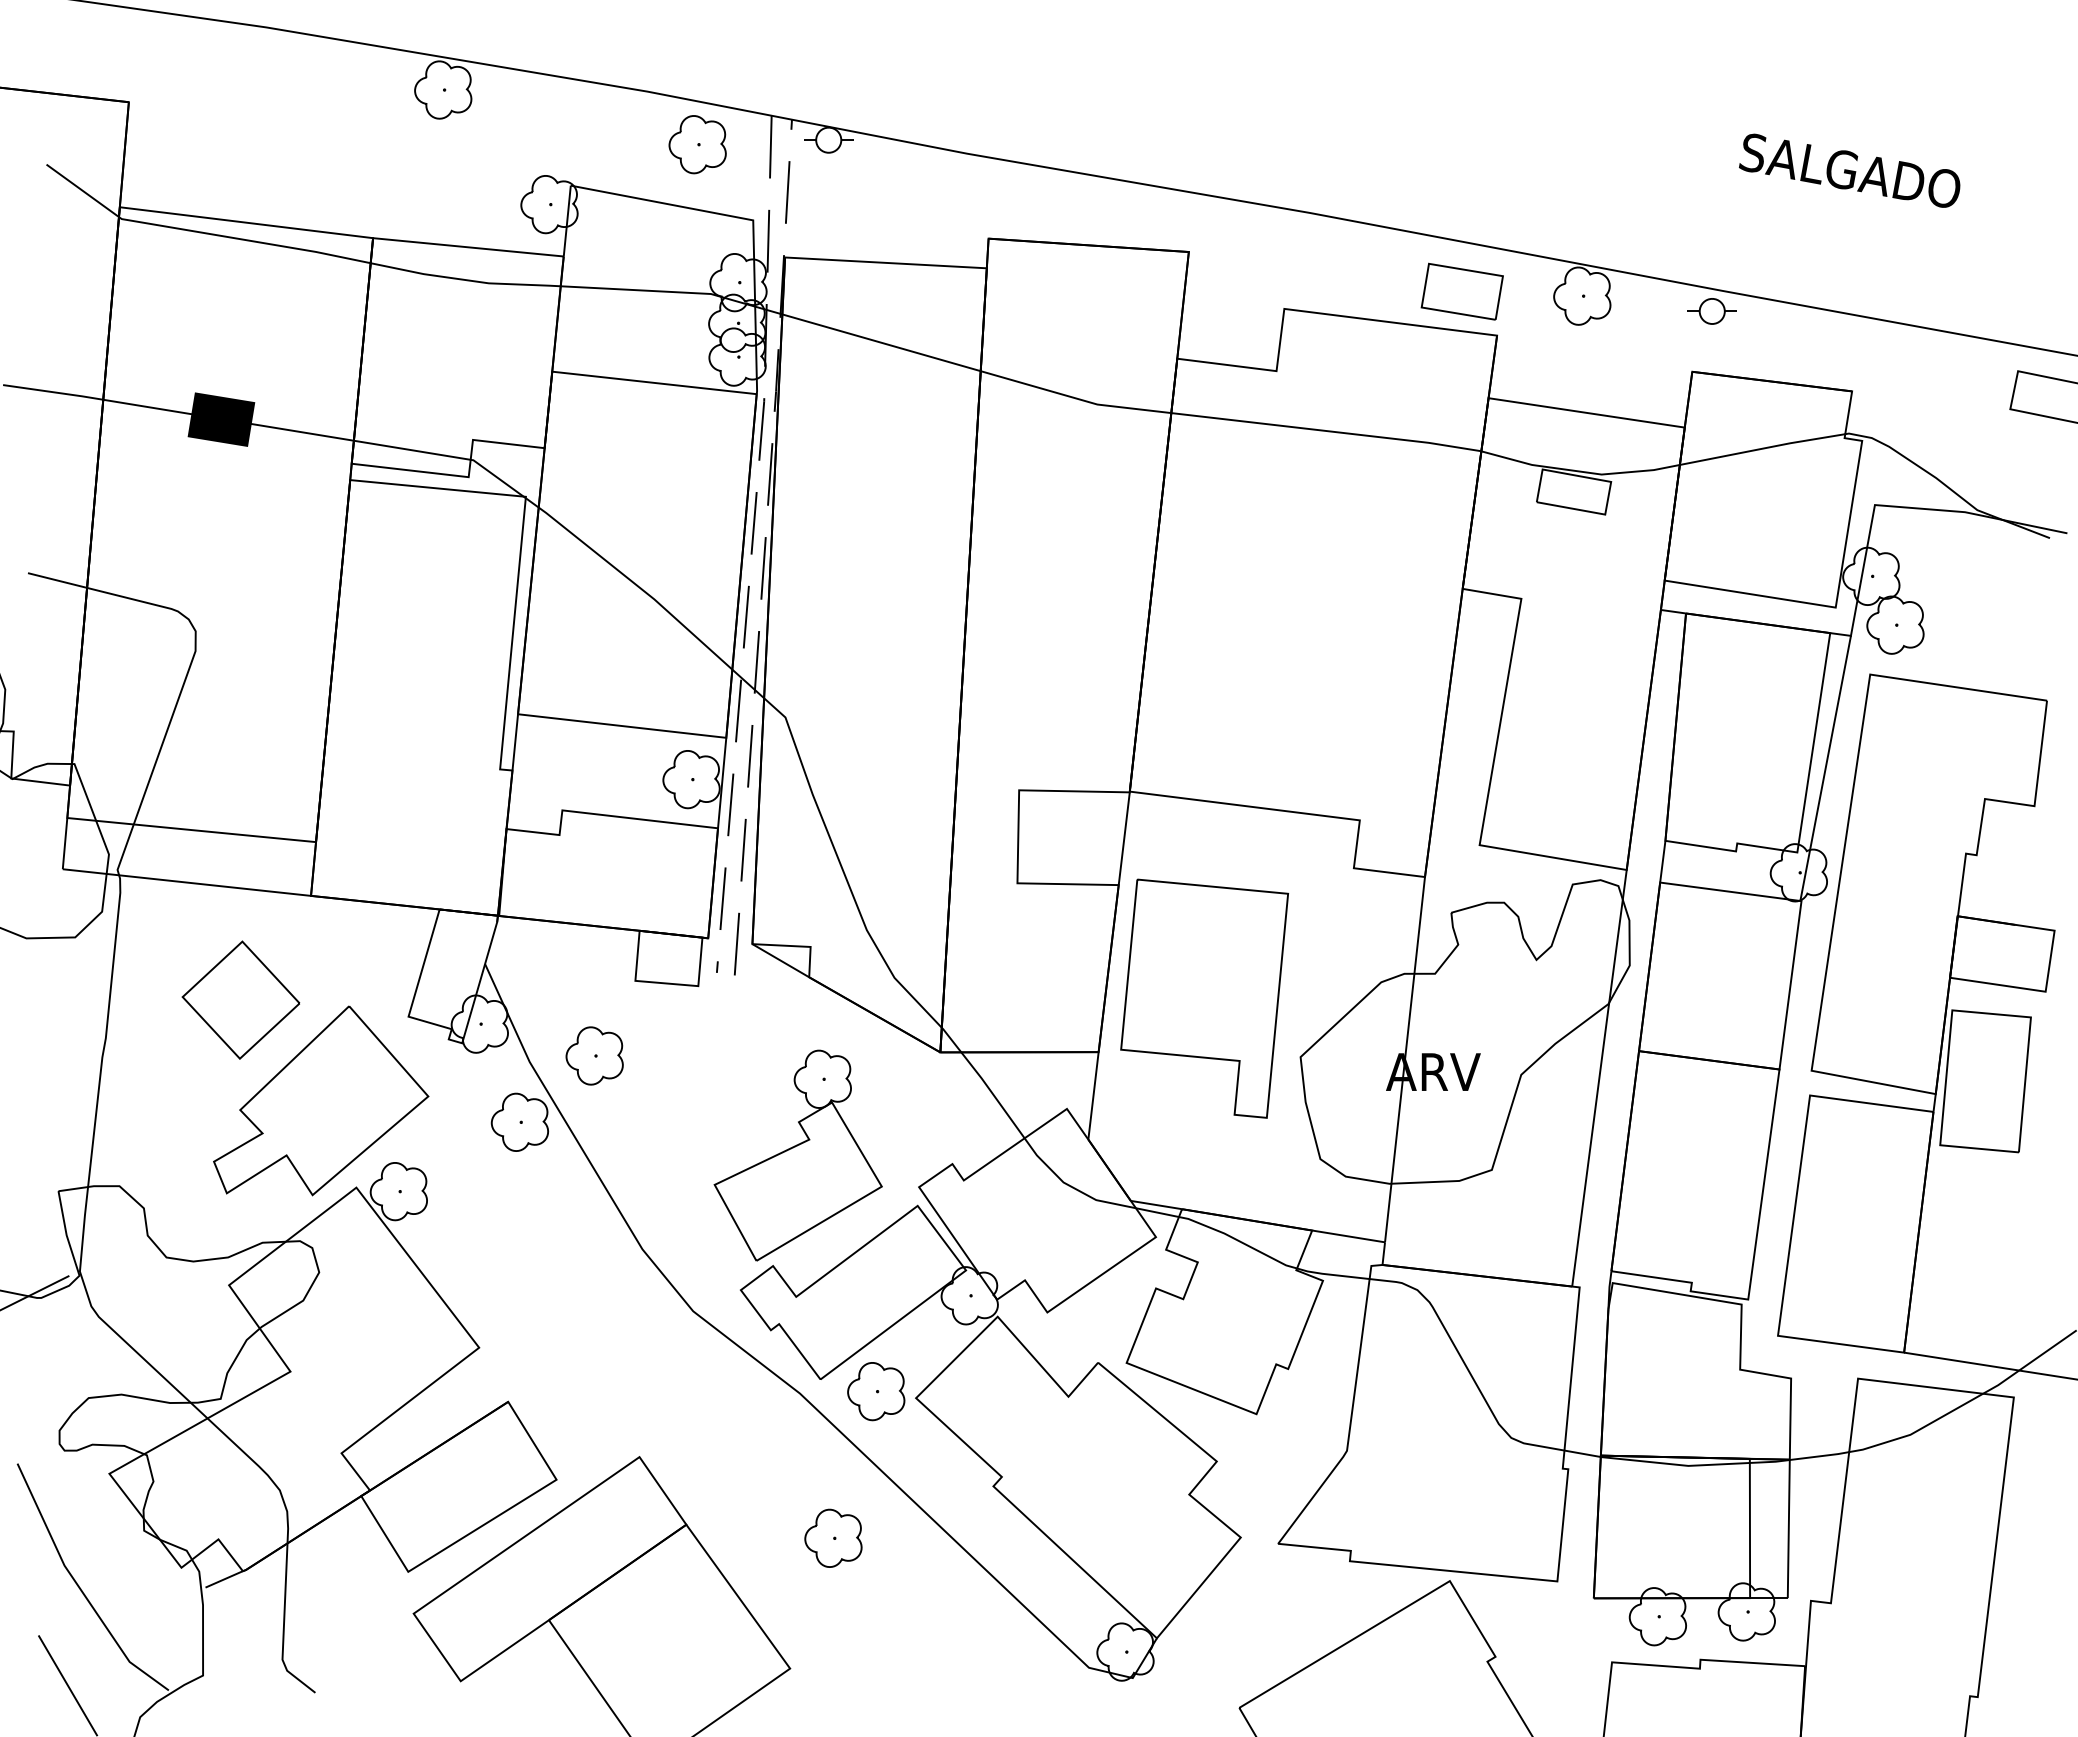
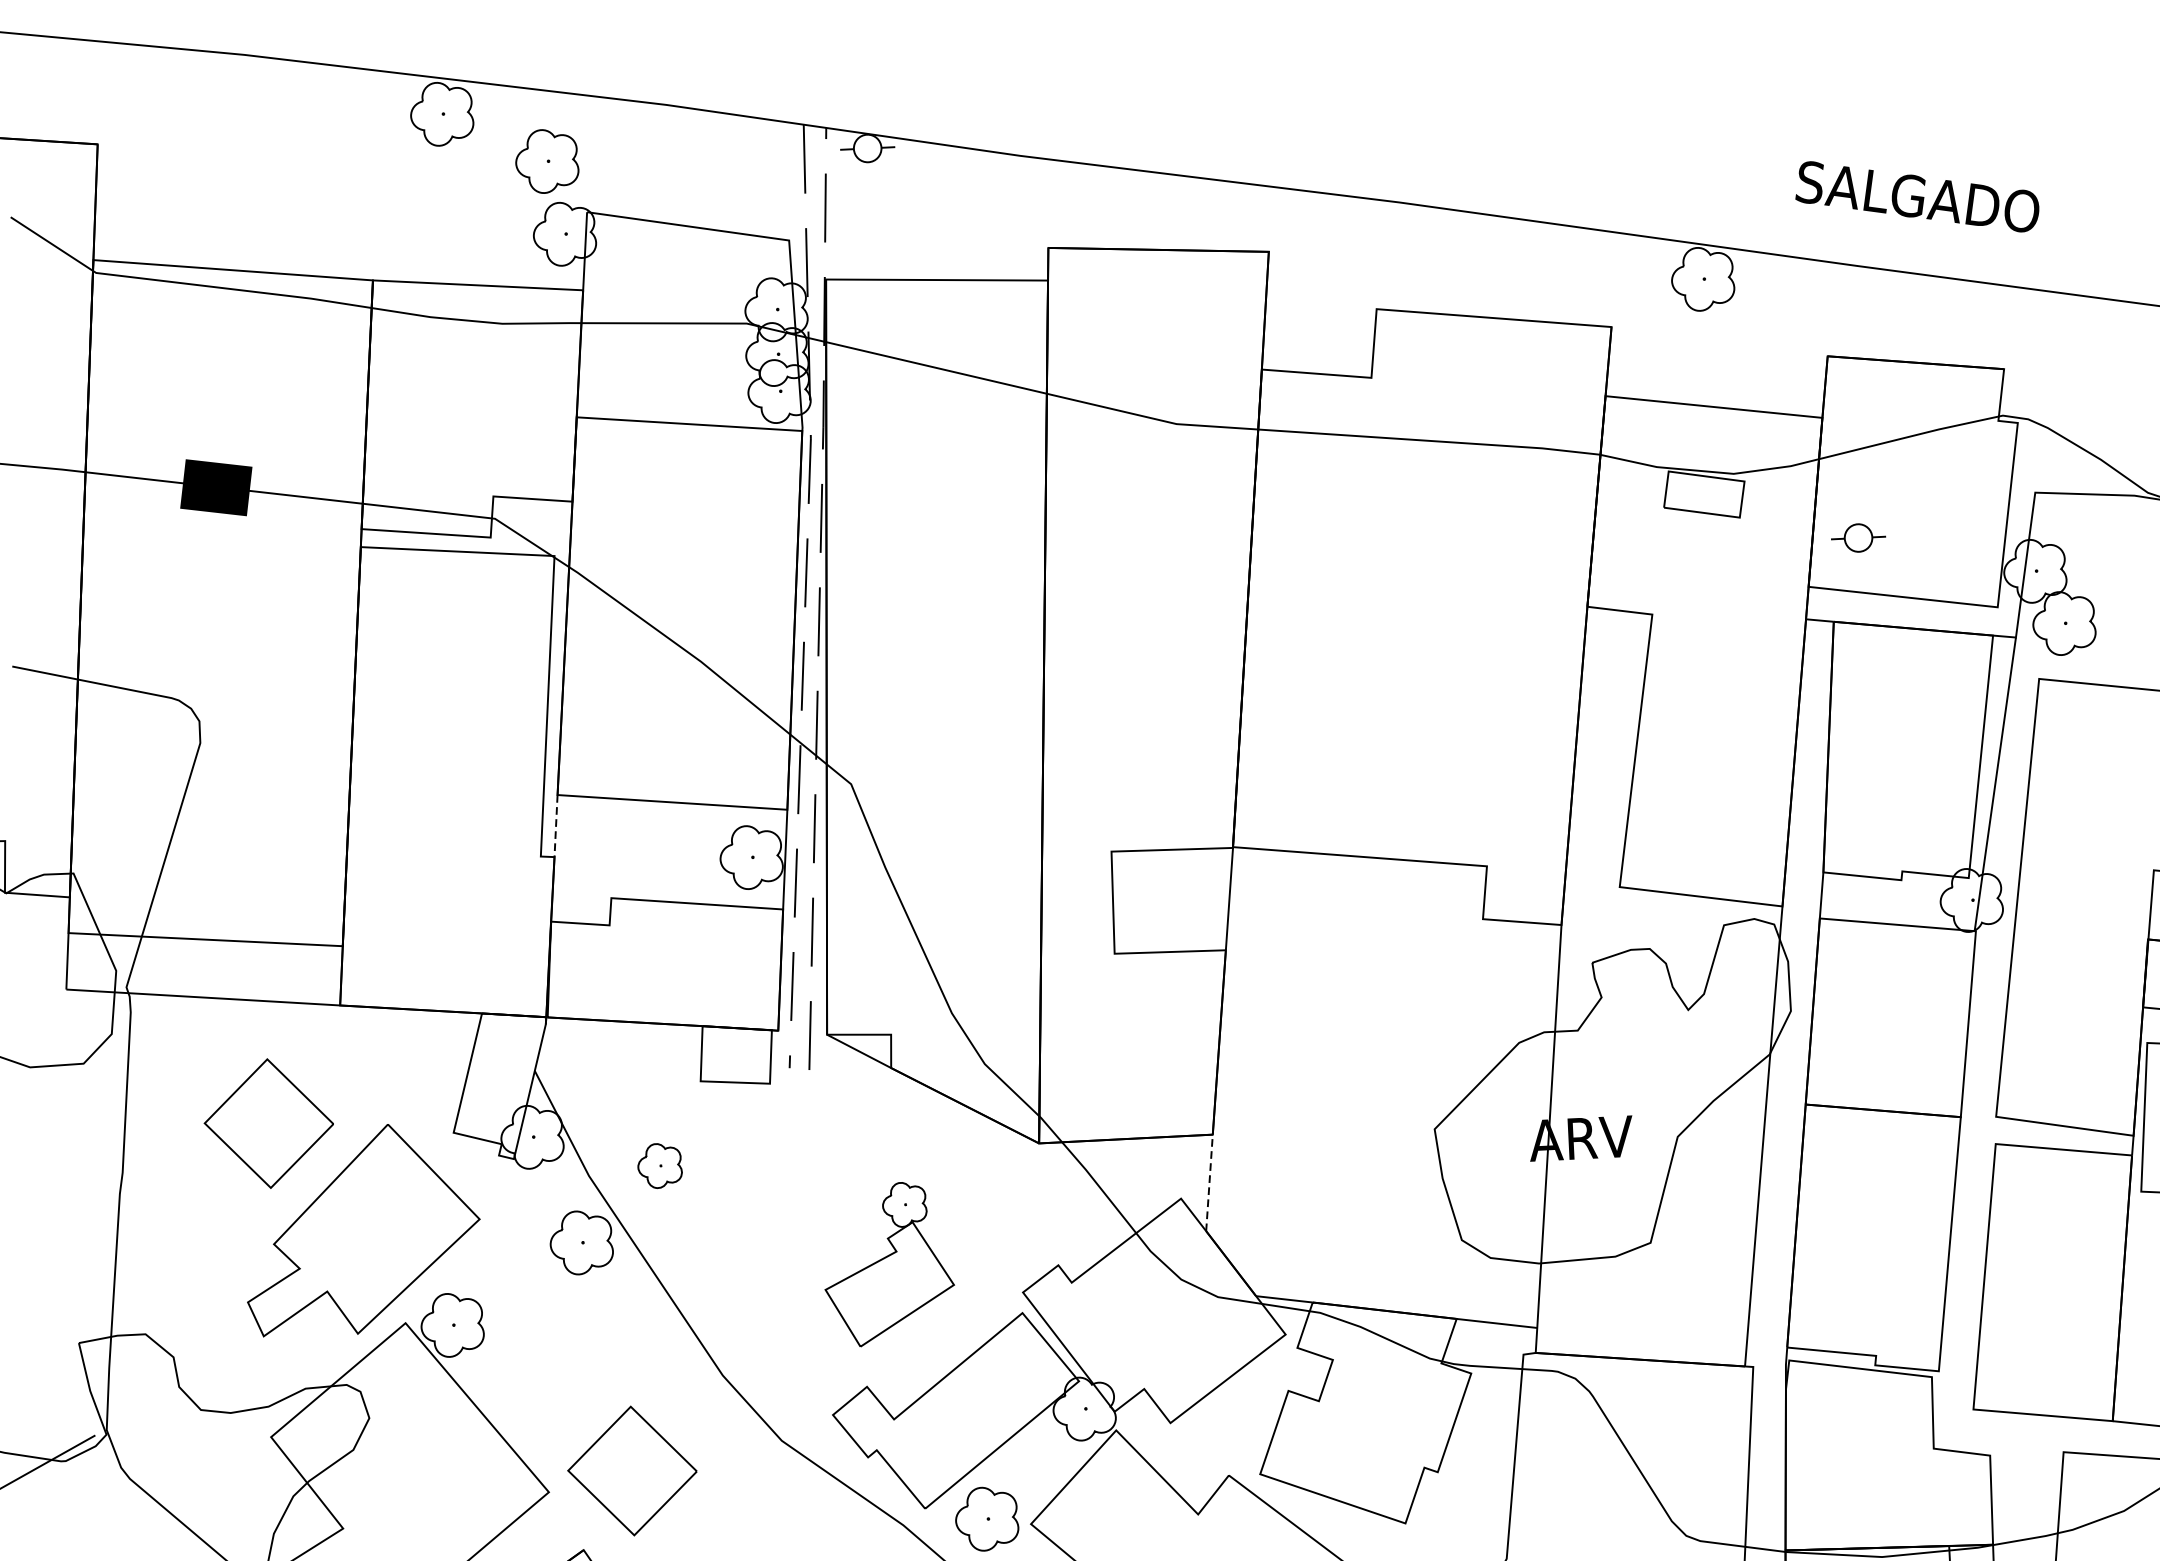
part: (697, 144) -> (546, 161), moved
text: (1849, 170) -> (1916, 196), moved
part: (1461, 291) -> (1570, 280), removed
part: (1711, 311) -> (1857, 538), moved
line: (515, 742) -> (556, 826), solid -> dashed
part: (1204, 998) -> (1326, 1070), removed
part: (594, 1055) -> (659, 1165), size x0.7
line: (1093, 1095) -> (1209, 1182), solid -> dashed
part: (797, 1155) -> (887, 1264), size x0.7
part: (555, 1331) -> (631, 1470), added

